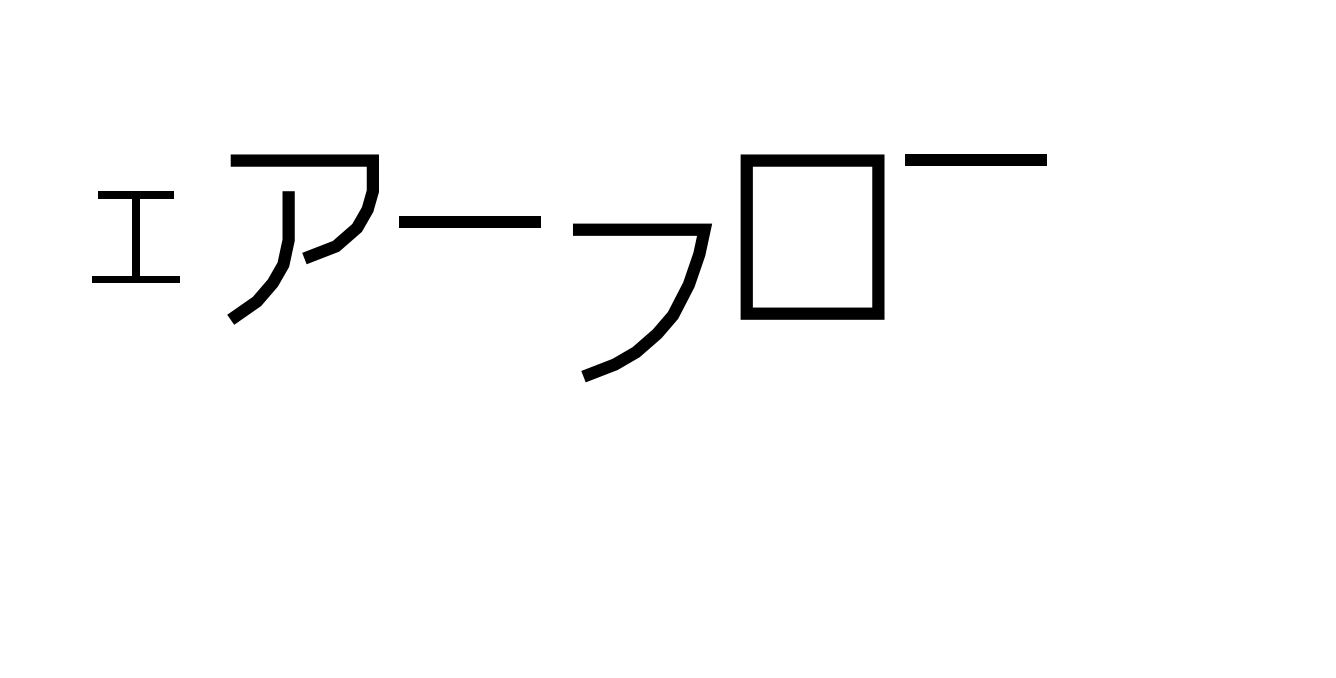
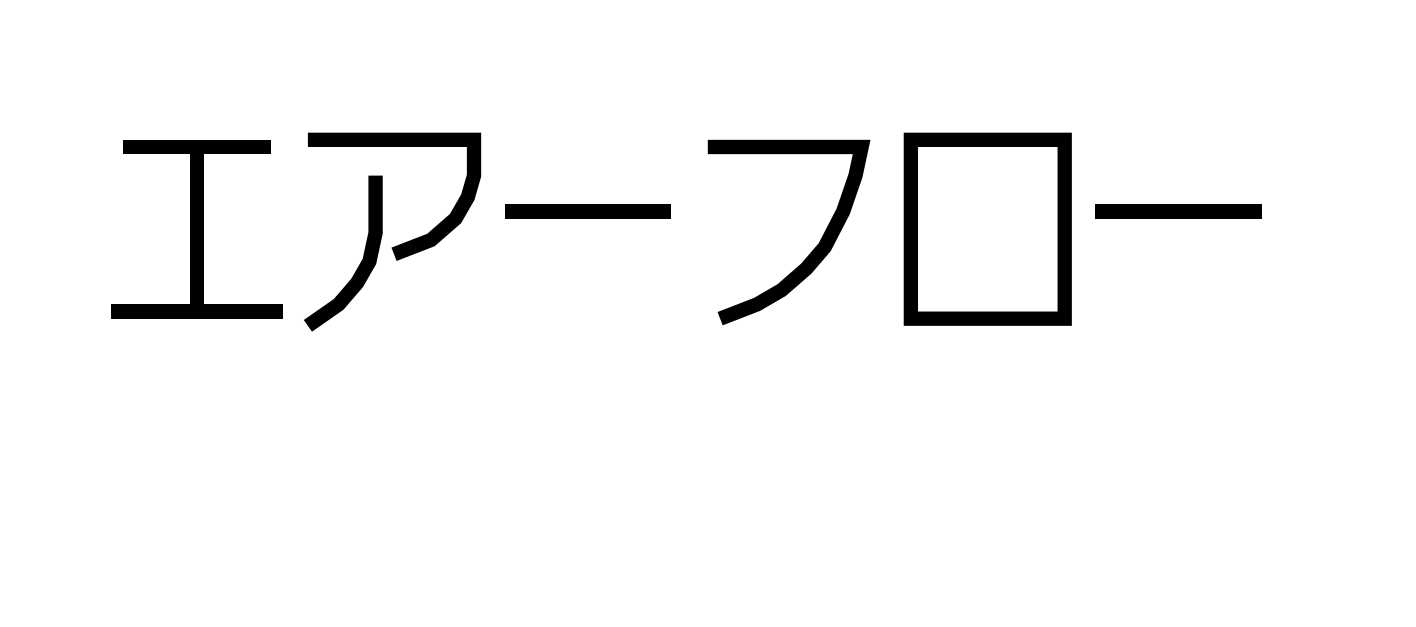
line: (975, 159) -> (1178, 210), moved
part: (135, 237) -> (196, 229), size x1.67
curve: (660, 320) -> (810, 253), moved

